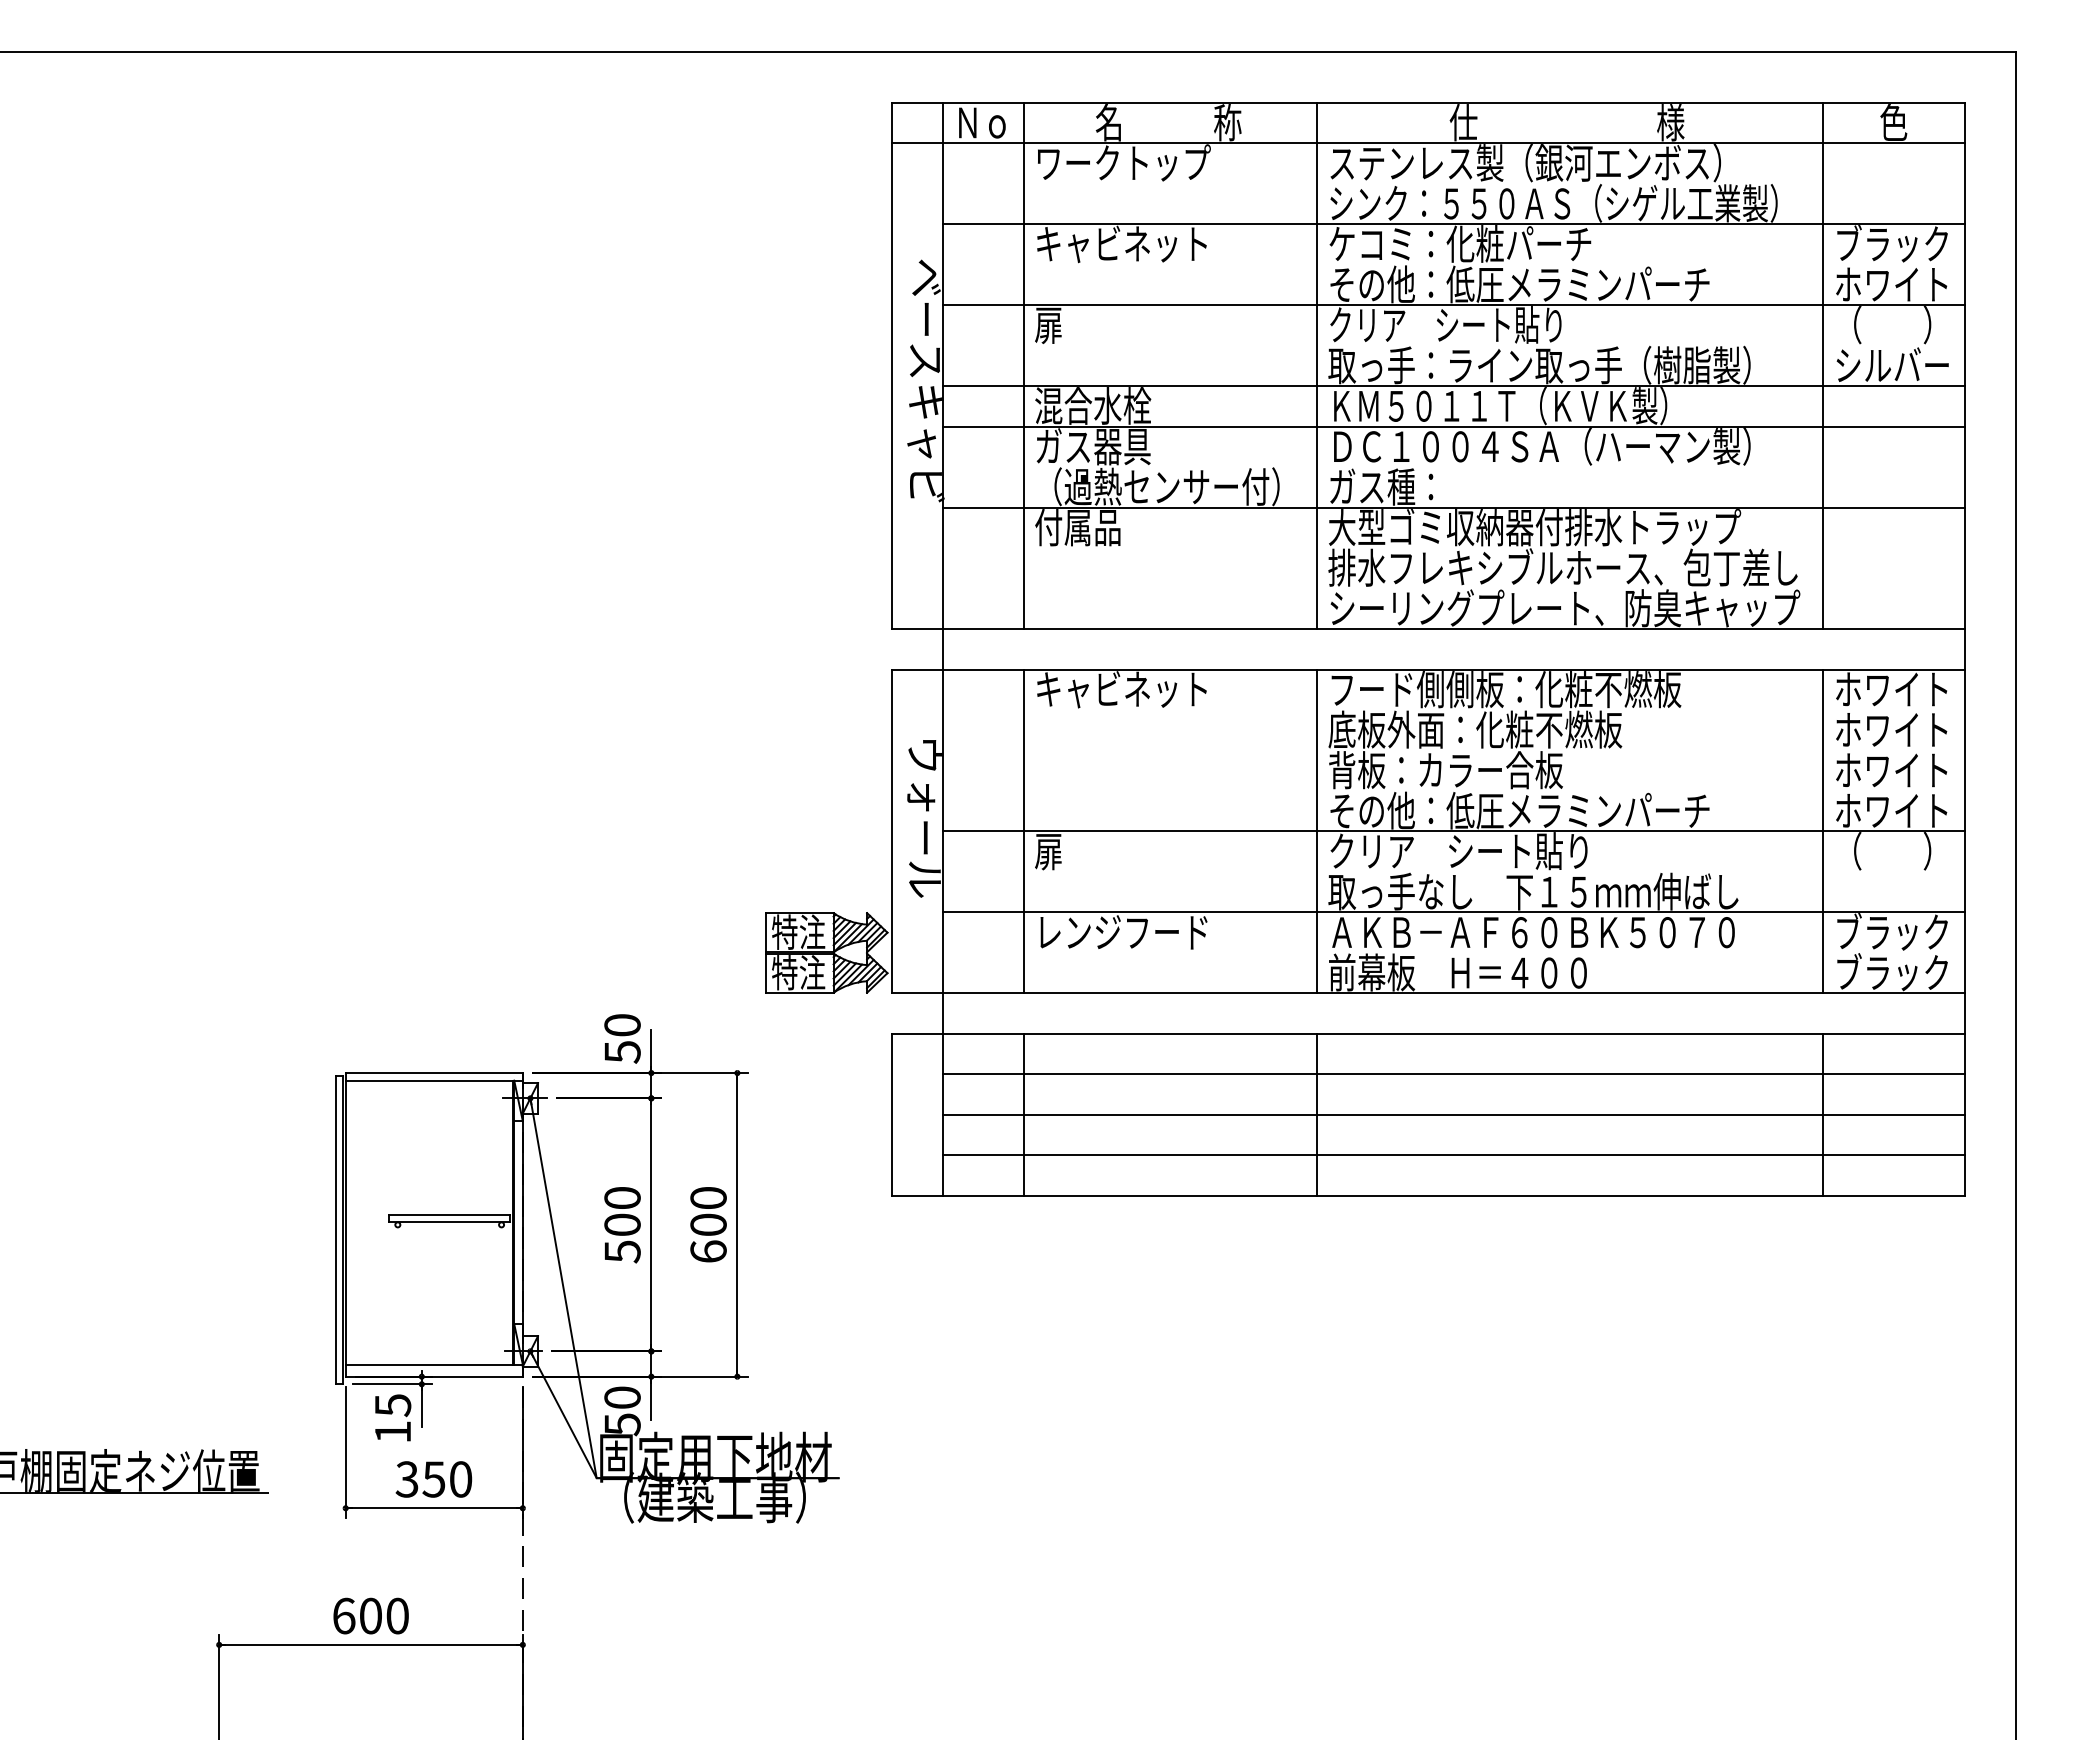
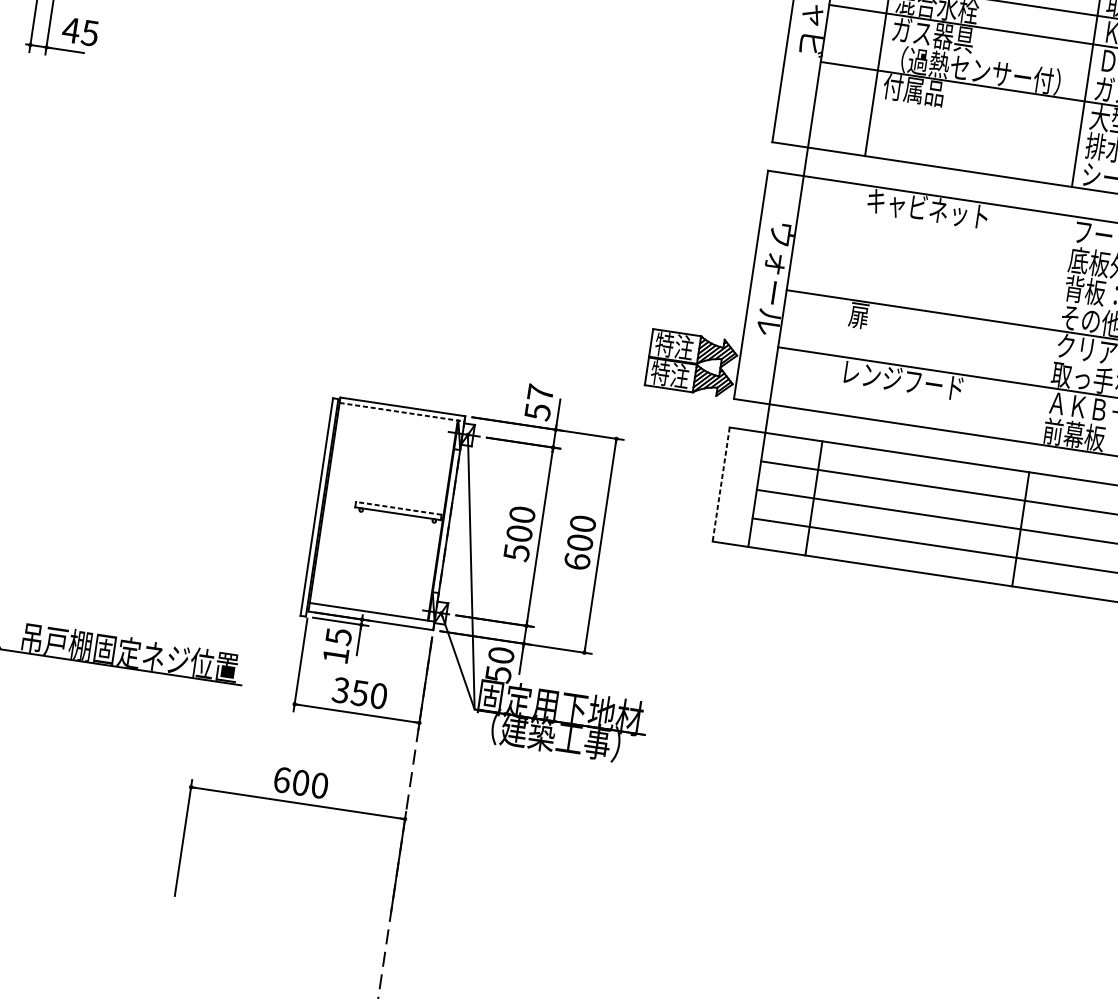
line: (1023, 831) -> (843, 298), removed
line: (1317, 831) -> (1050, 329), removed
text: (622, 1025) -> (540, 393), 50 -> 57
line: (434, 1080) -> (402, 412), solid -> dashed
line: (892, 1114) -> (721, 484), solid -> dashed
line: (449, 1214) -> (398, 508), solid -> dashed

